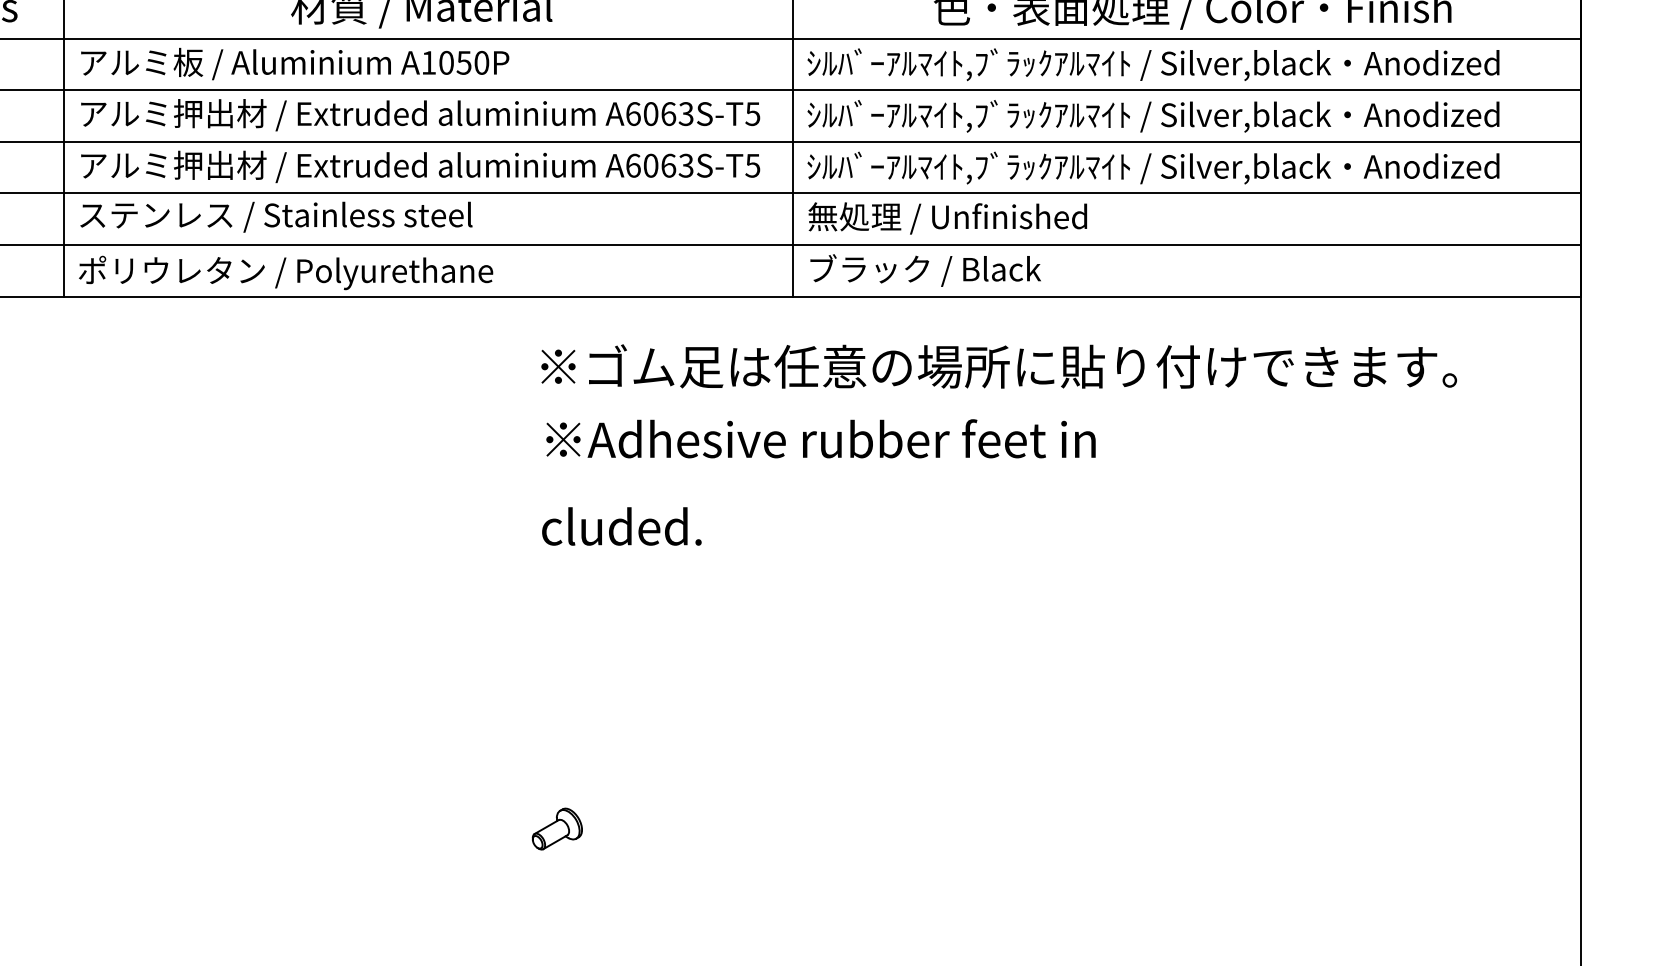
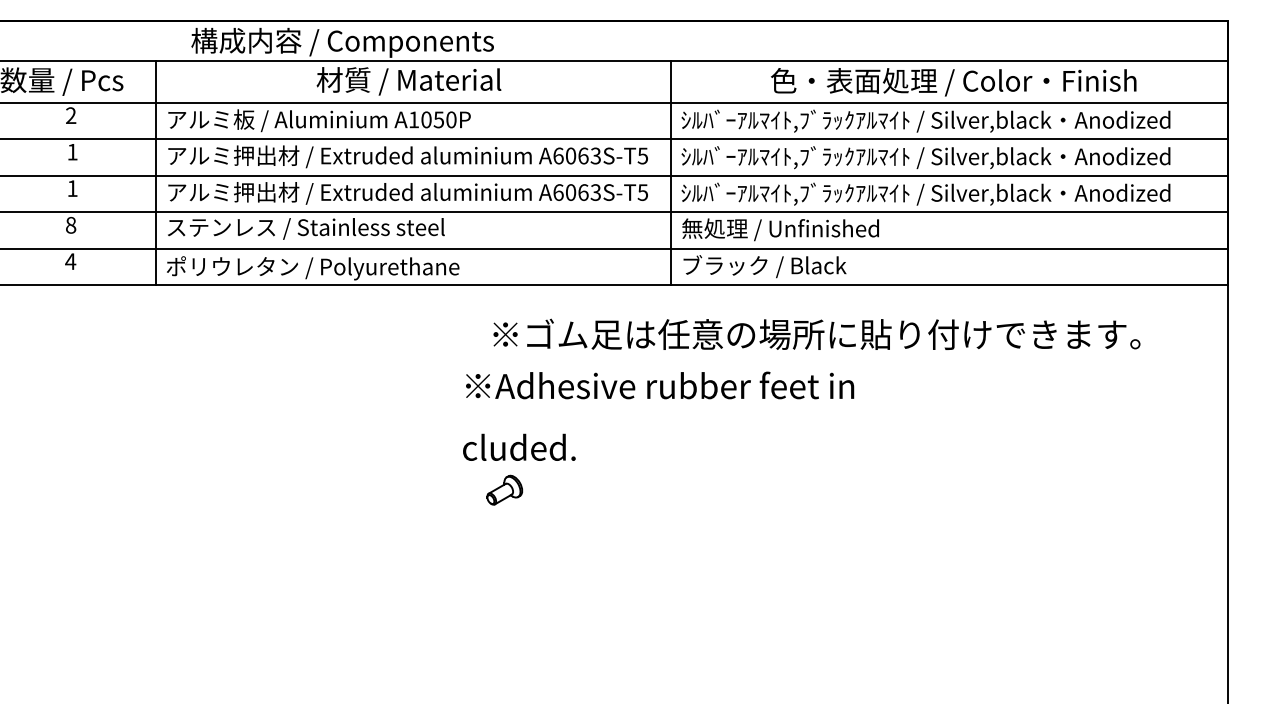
text: (818, 481) -> (658, 415), moved
part: (556, 828) -> (504, 489), moved

